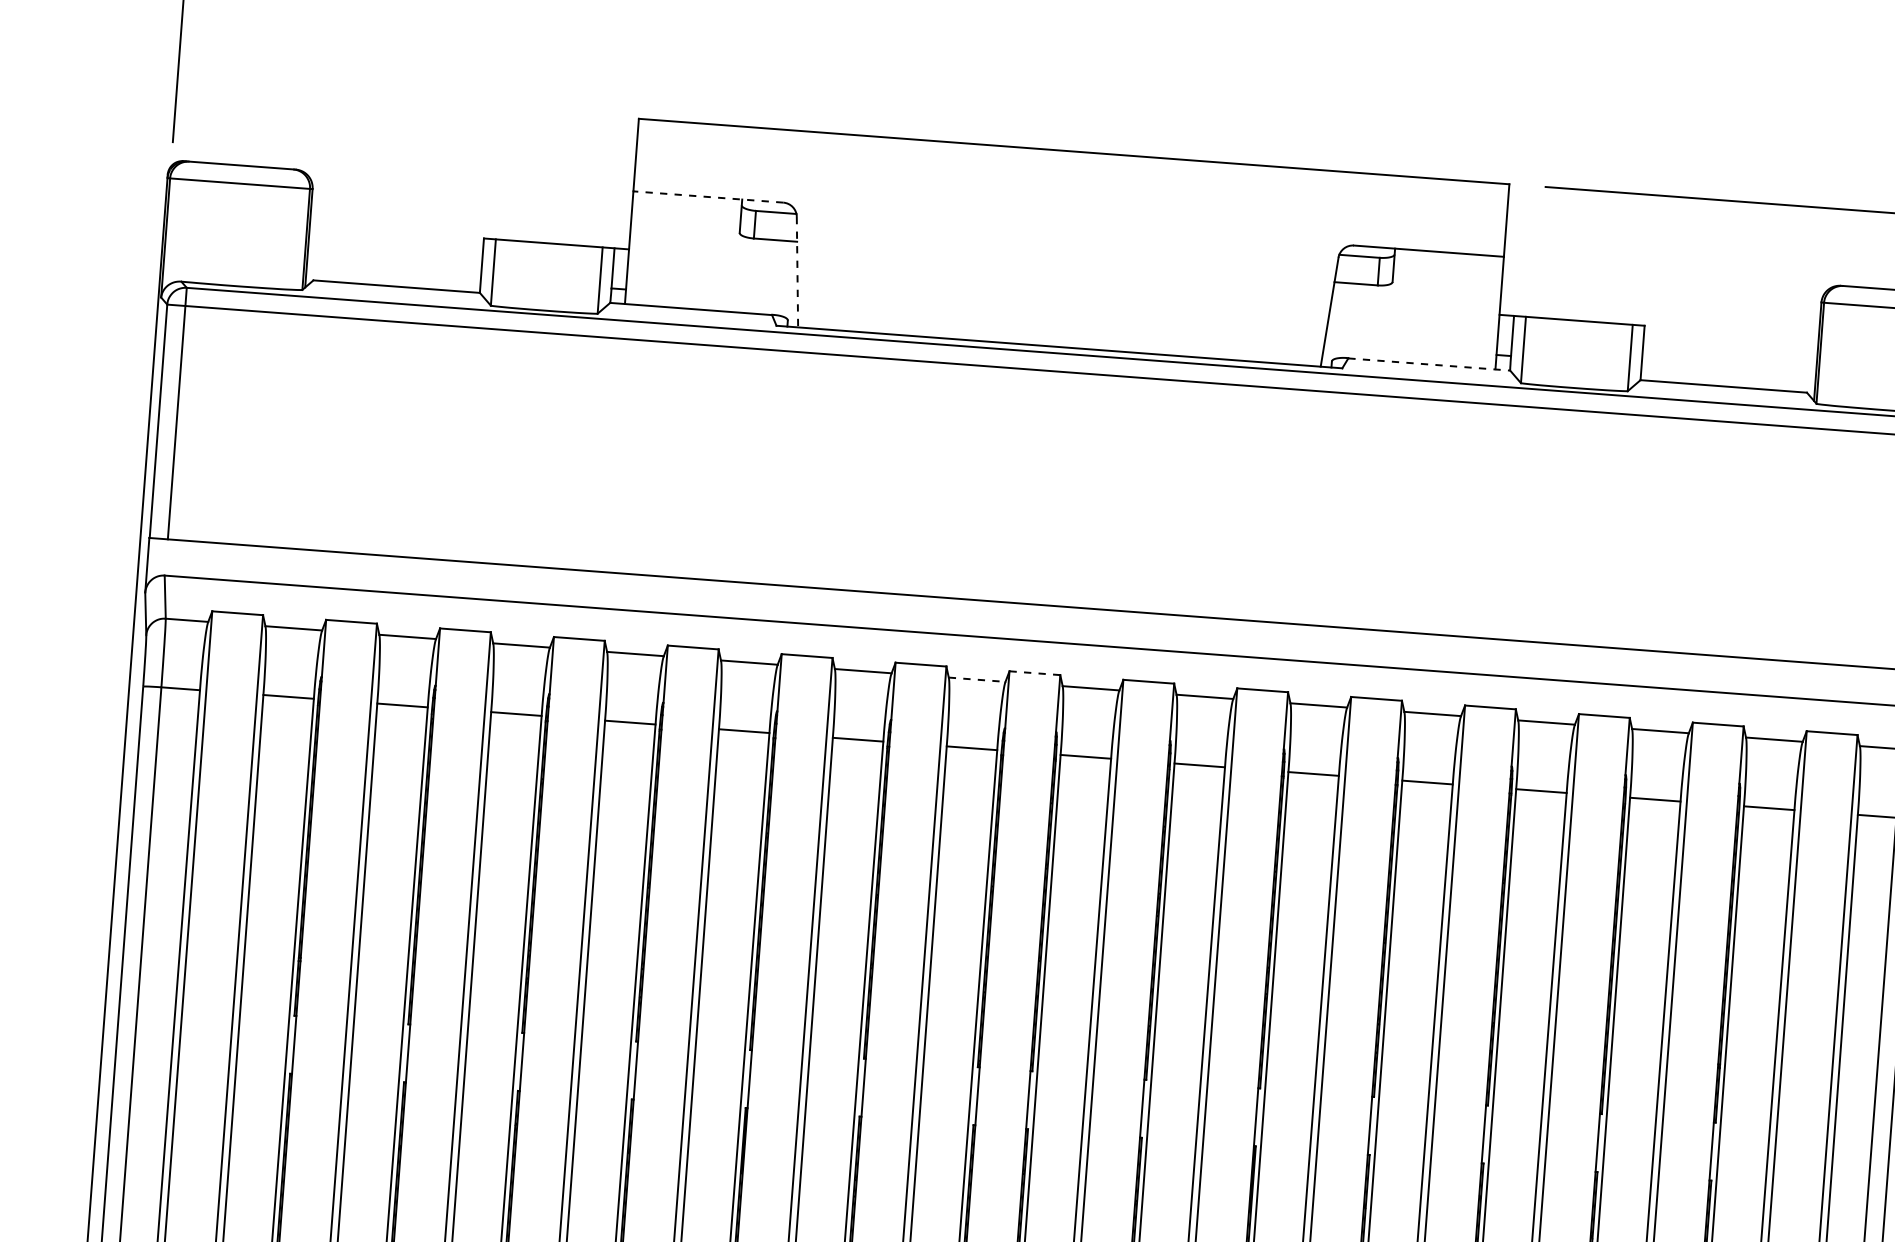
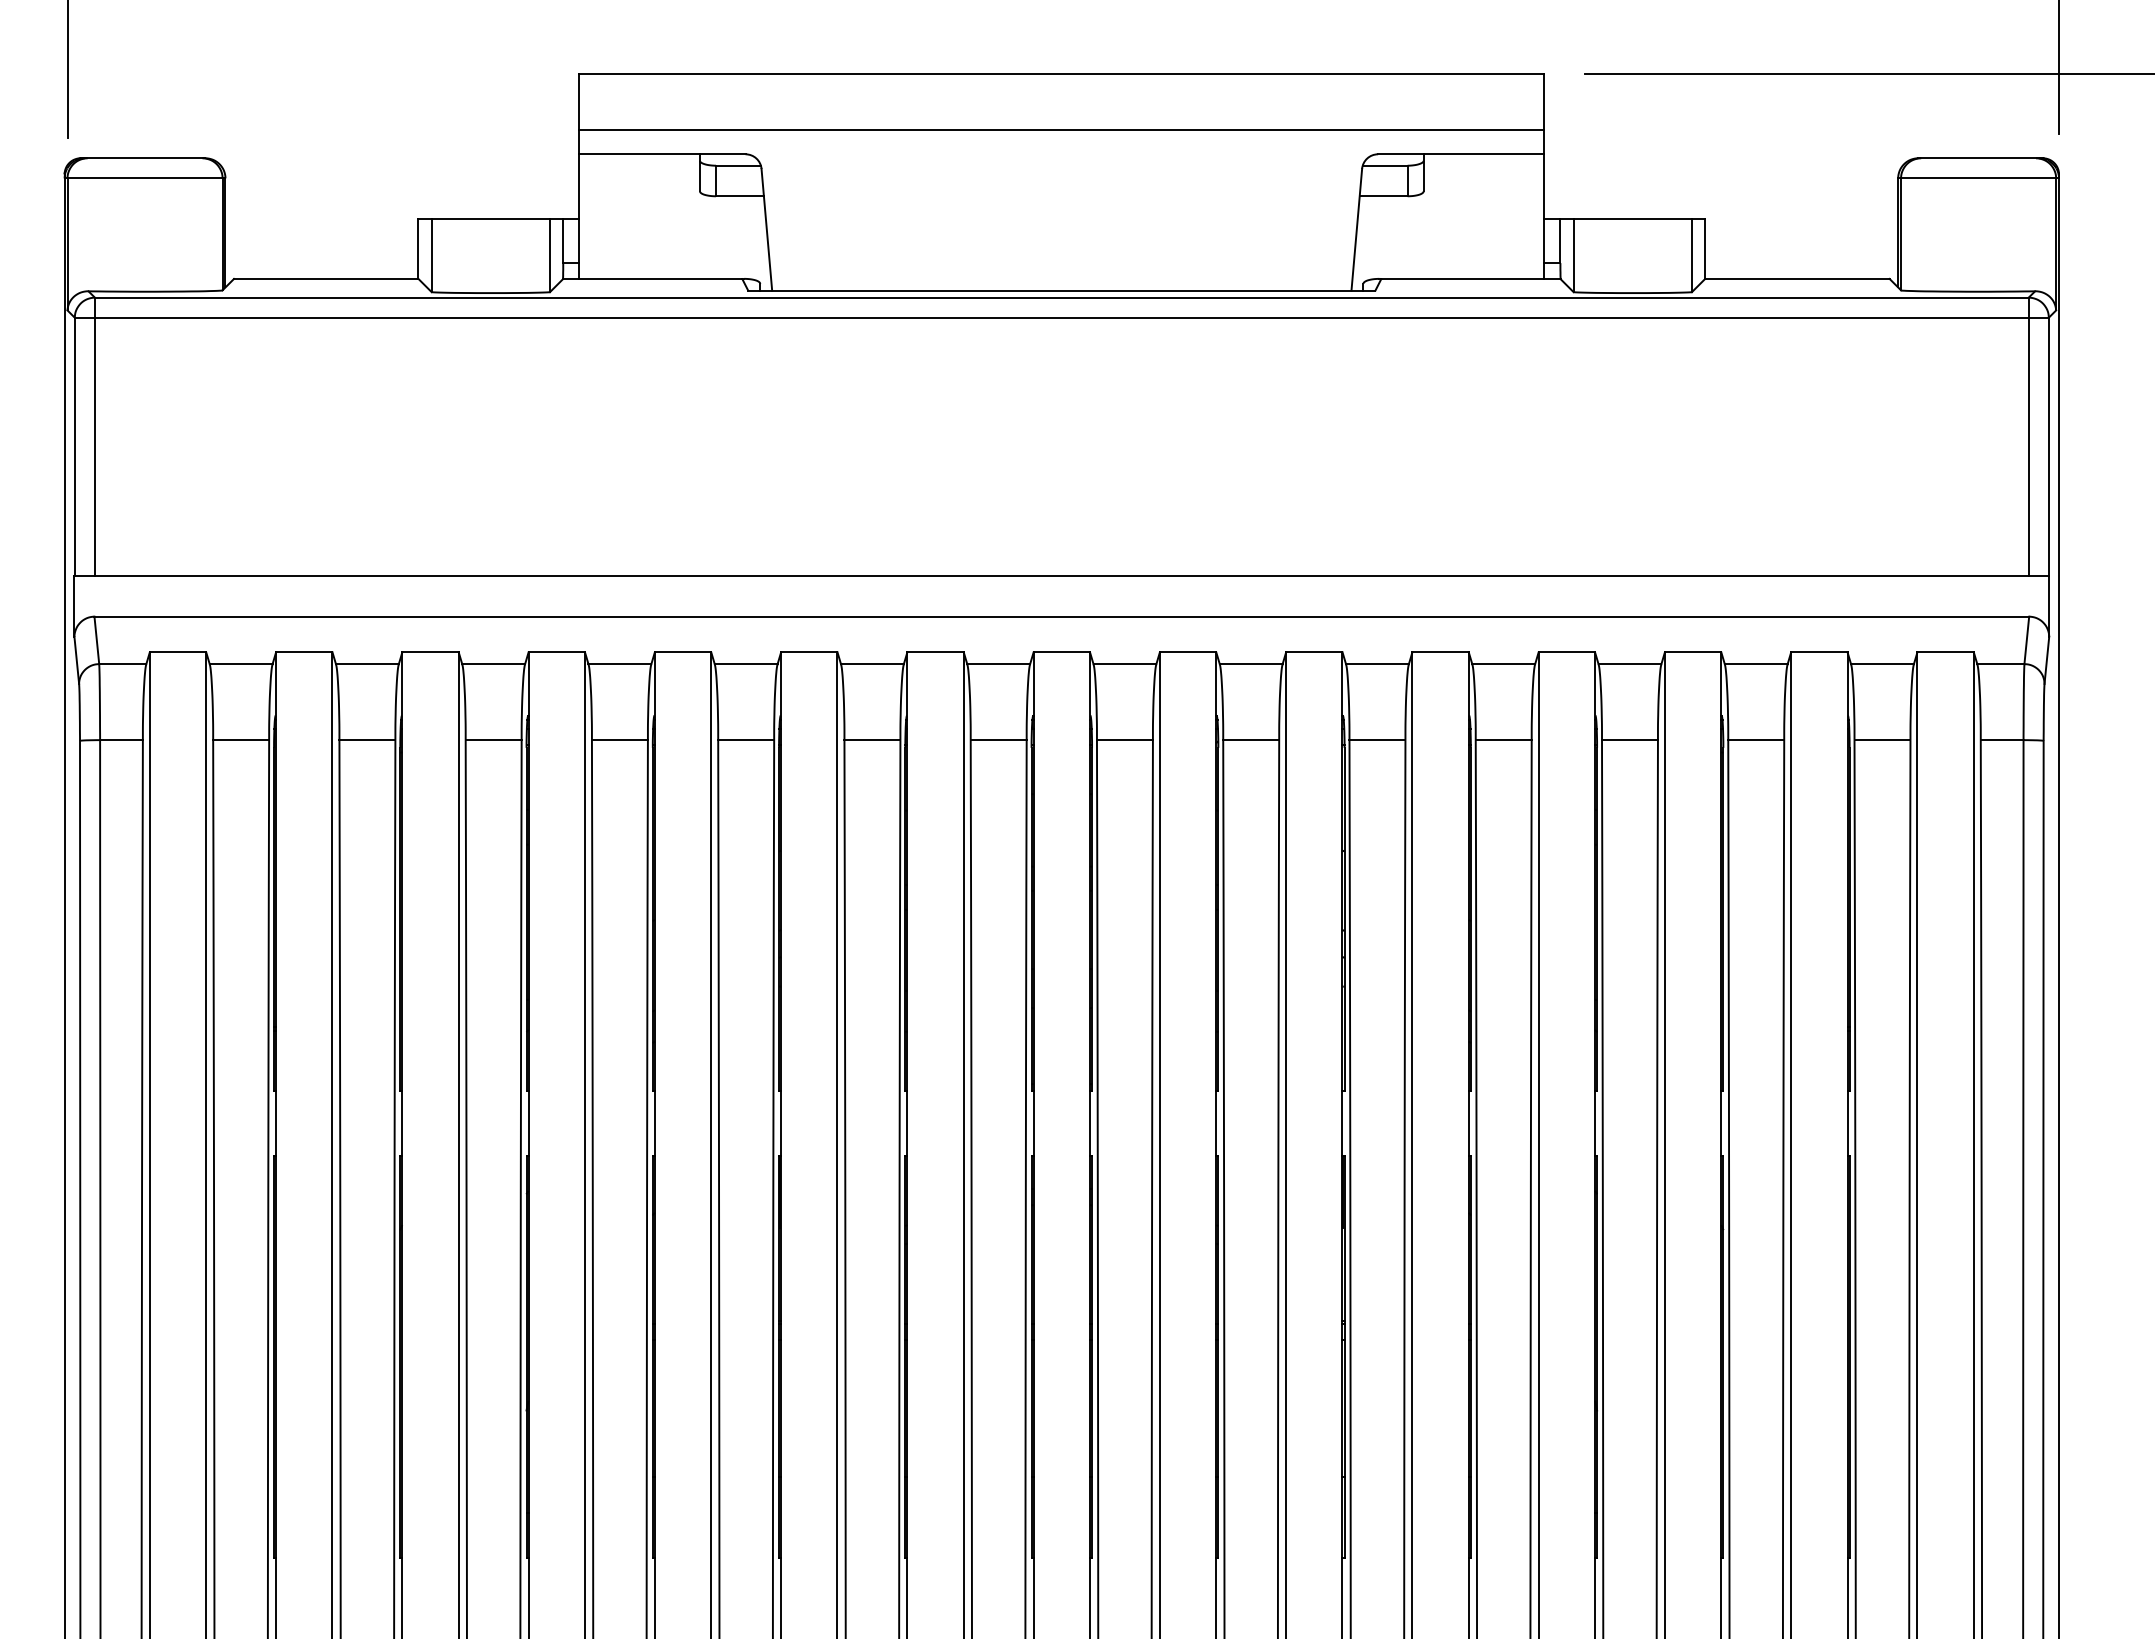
line: (707, 197) -> (661, 154), dashed -> solid
line: (1069, 202) -> (1061, 130), added
line: (797, 272) -> (766, 230), dashed -> solid
line: (1428, 364) -> (1470, 279), dashed -> solid
line: (1035, 673) -> (1062, 652), dashed -> solid
line: (977, 680) -> (999, 664), dashed -> solid

